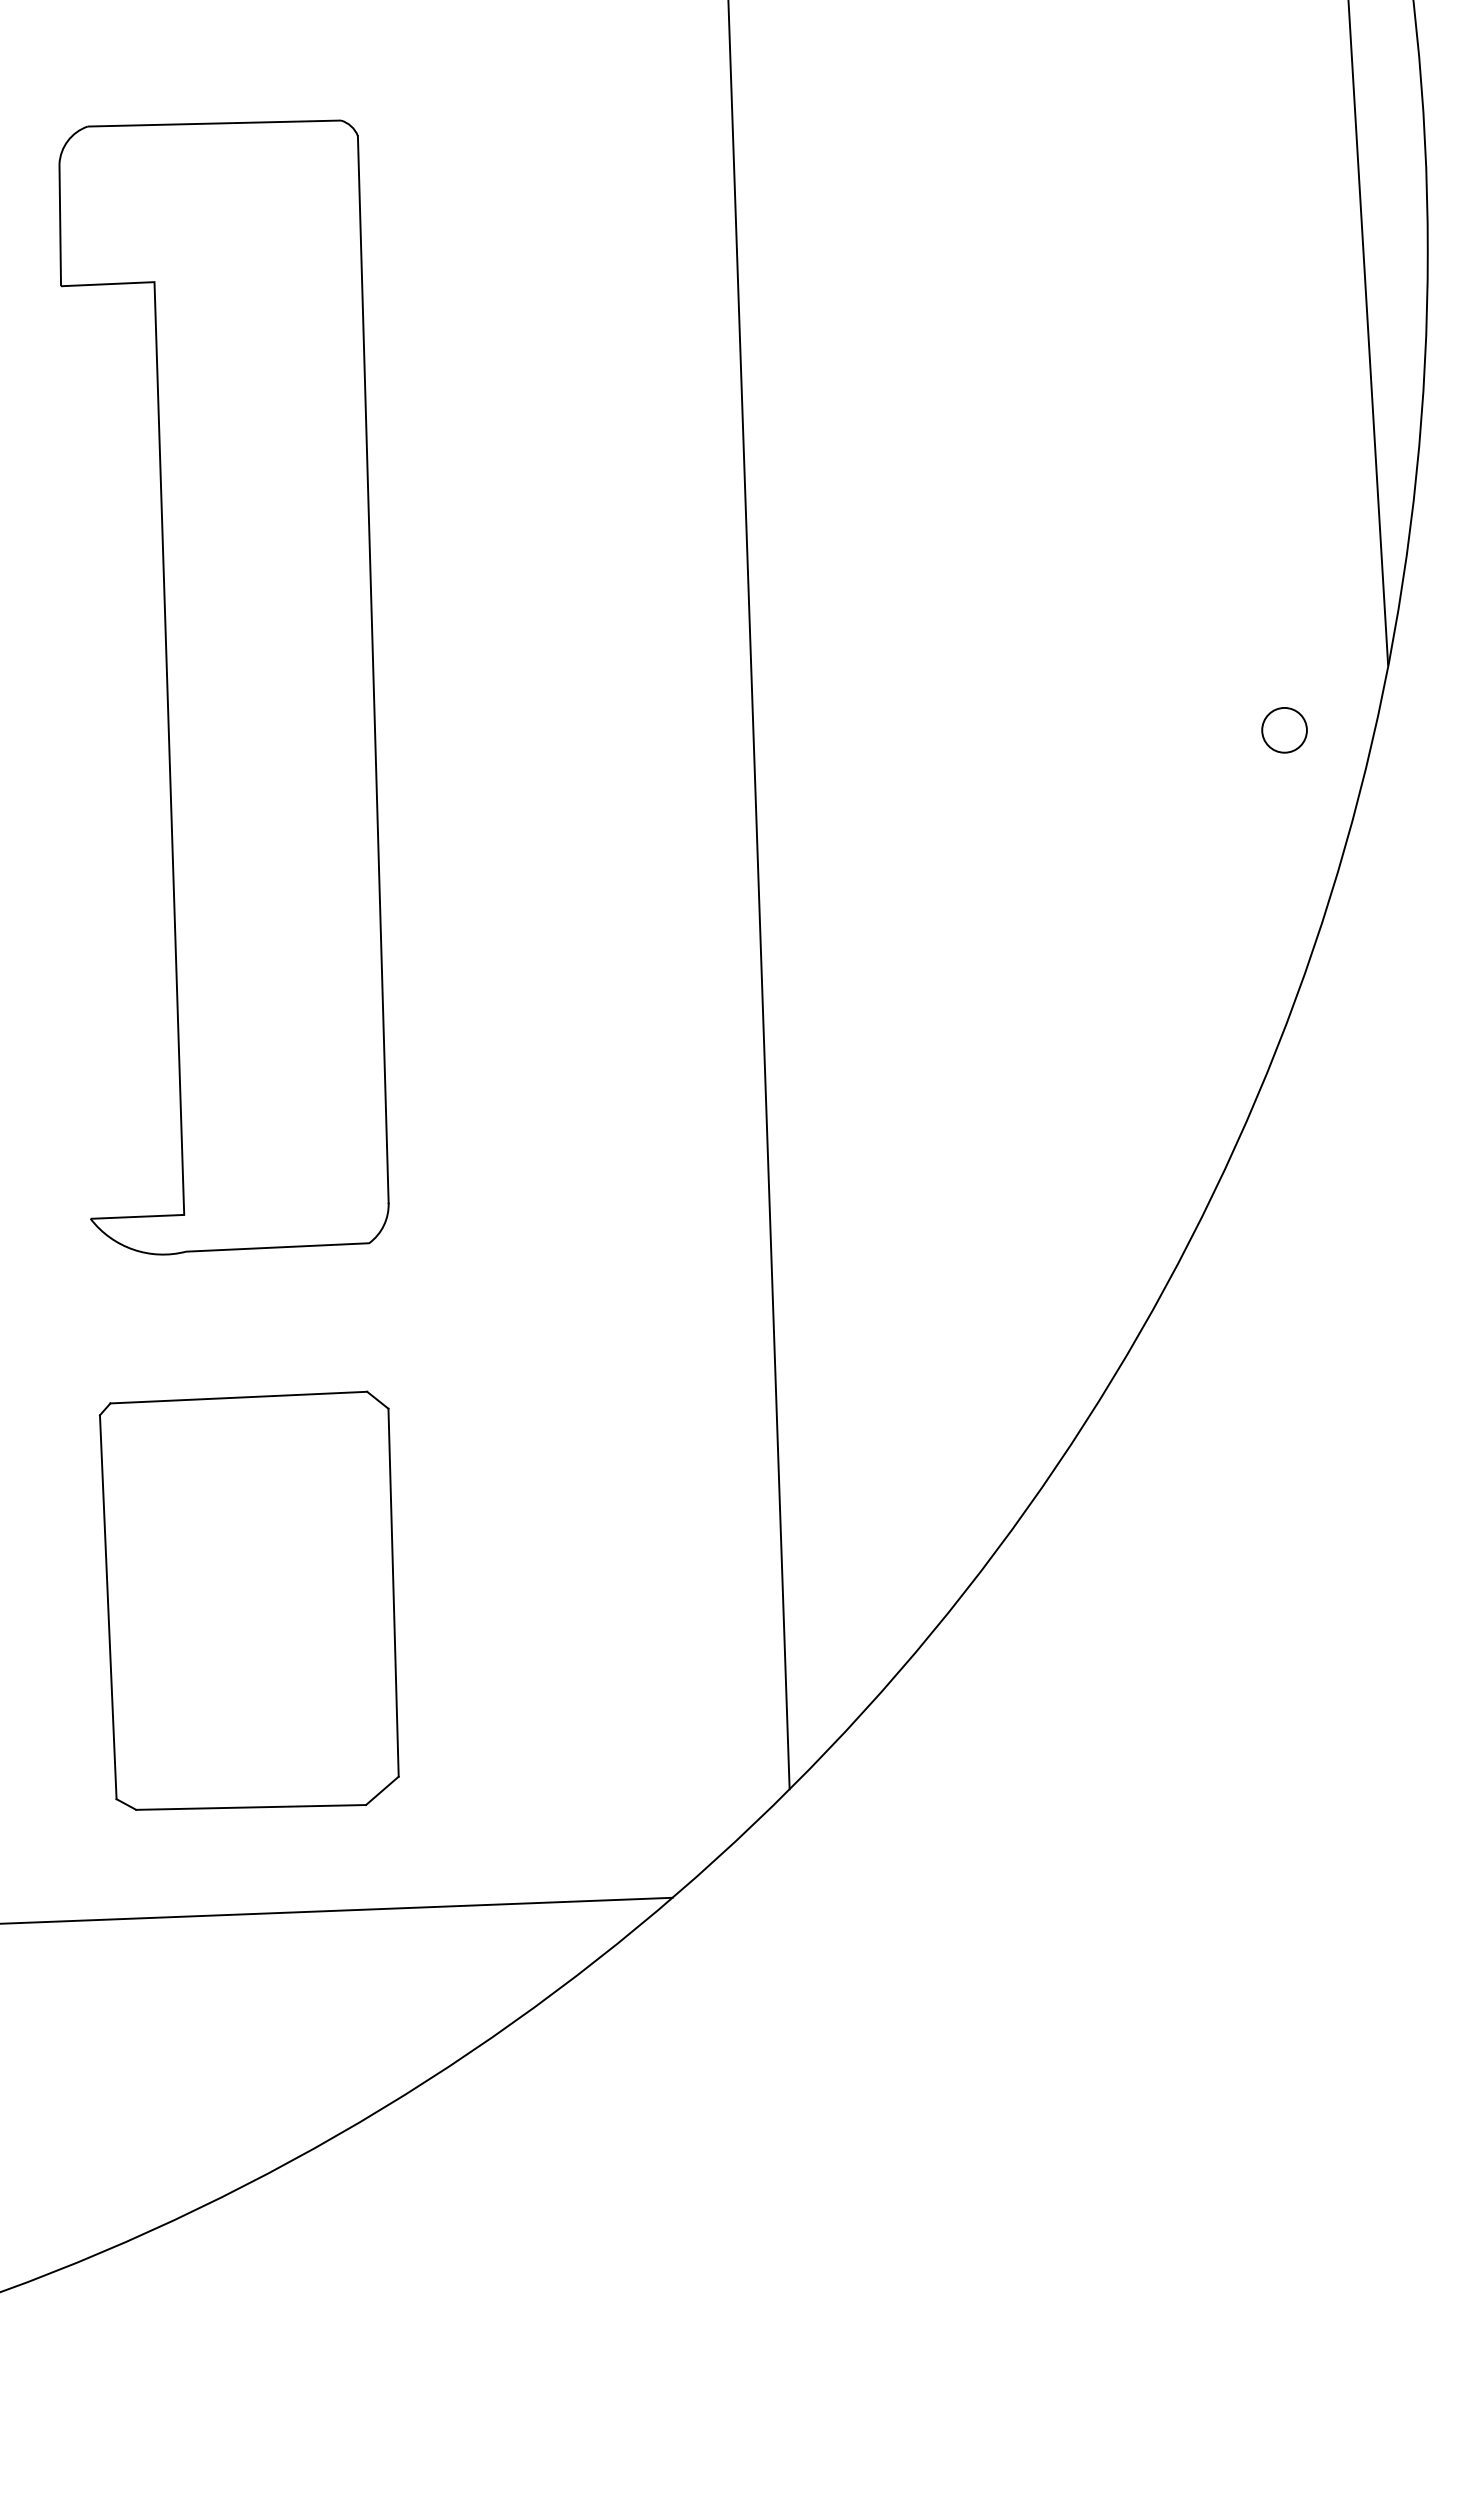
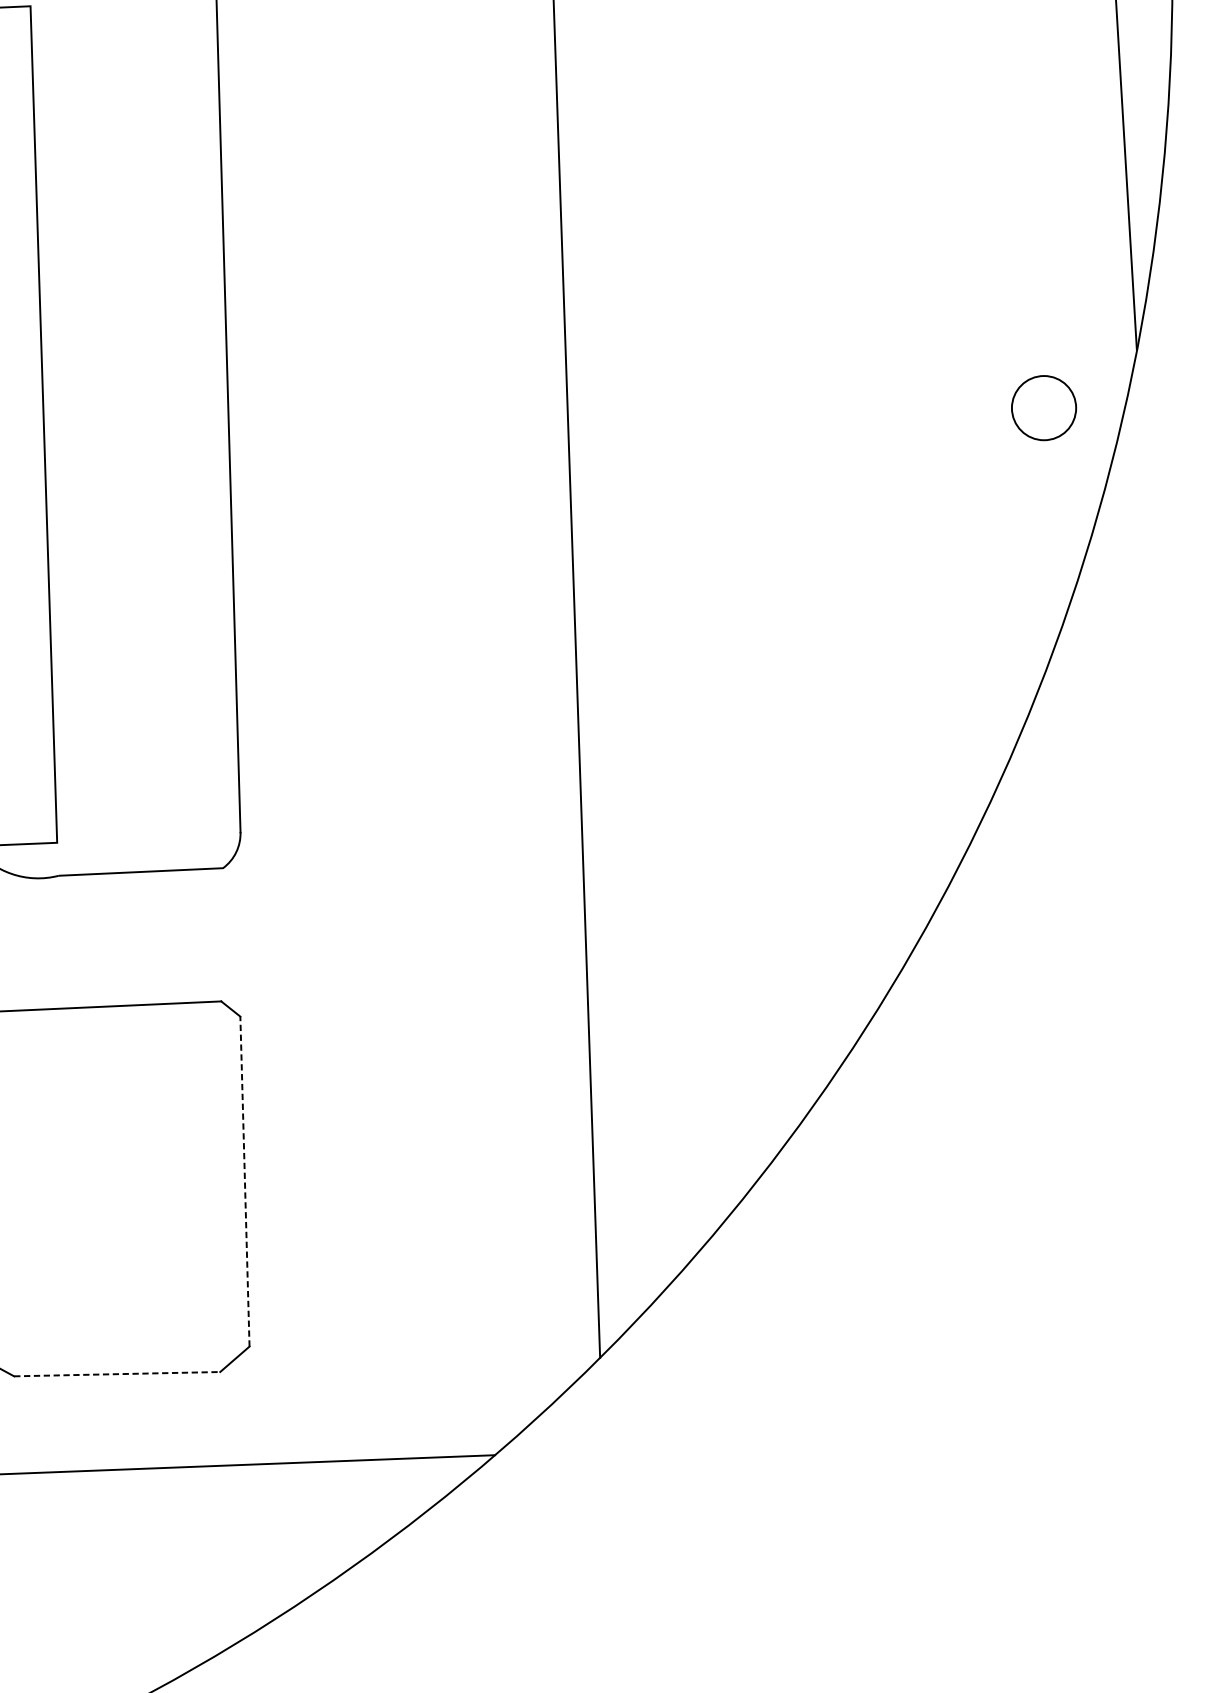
circle: (1284, 730) -> (1043, 408), size x1.6
line: (393, 1592) -> (244, 1181), solid -> dashed
line: (251, 1807) -> (117, 1374), solid -> dashed

